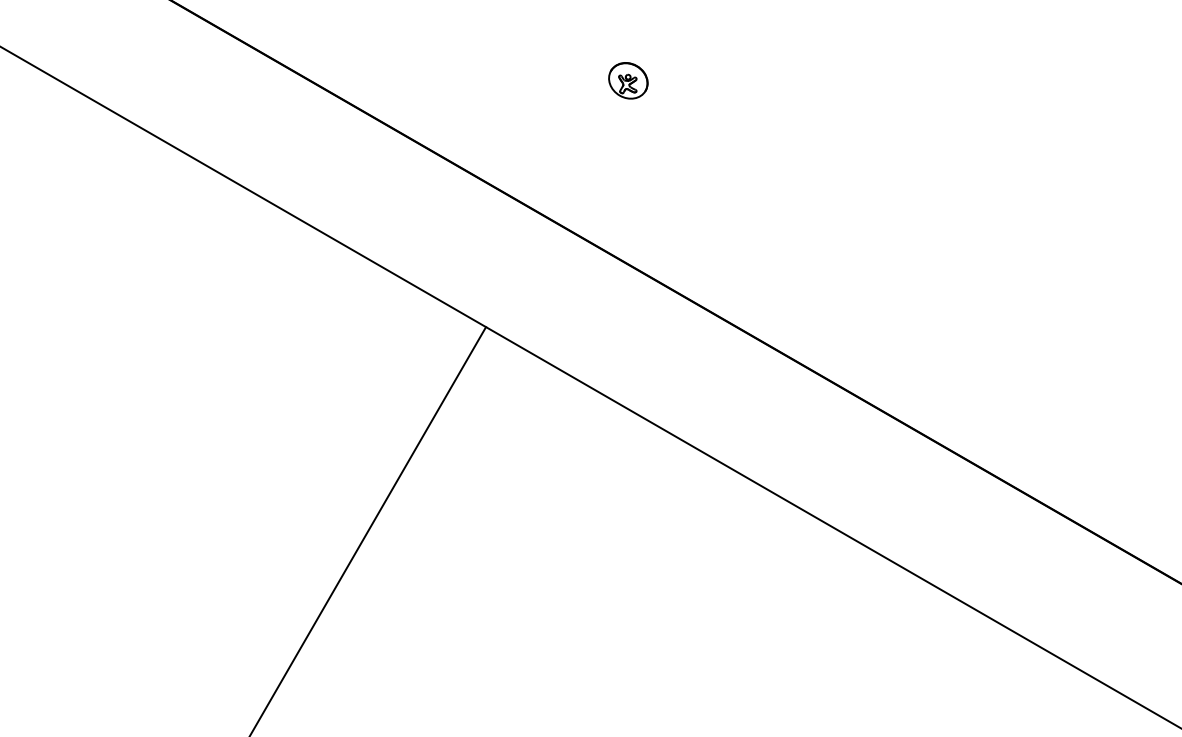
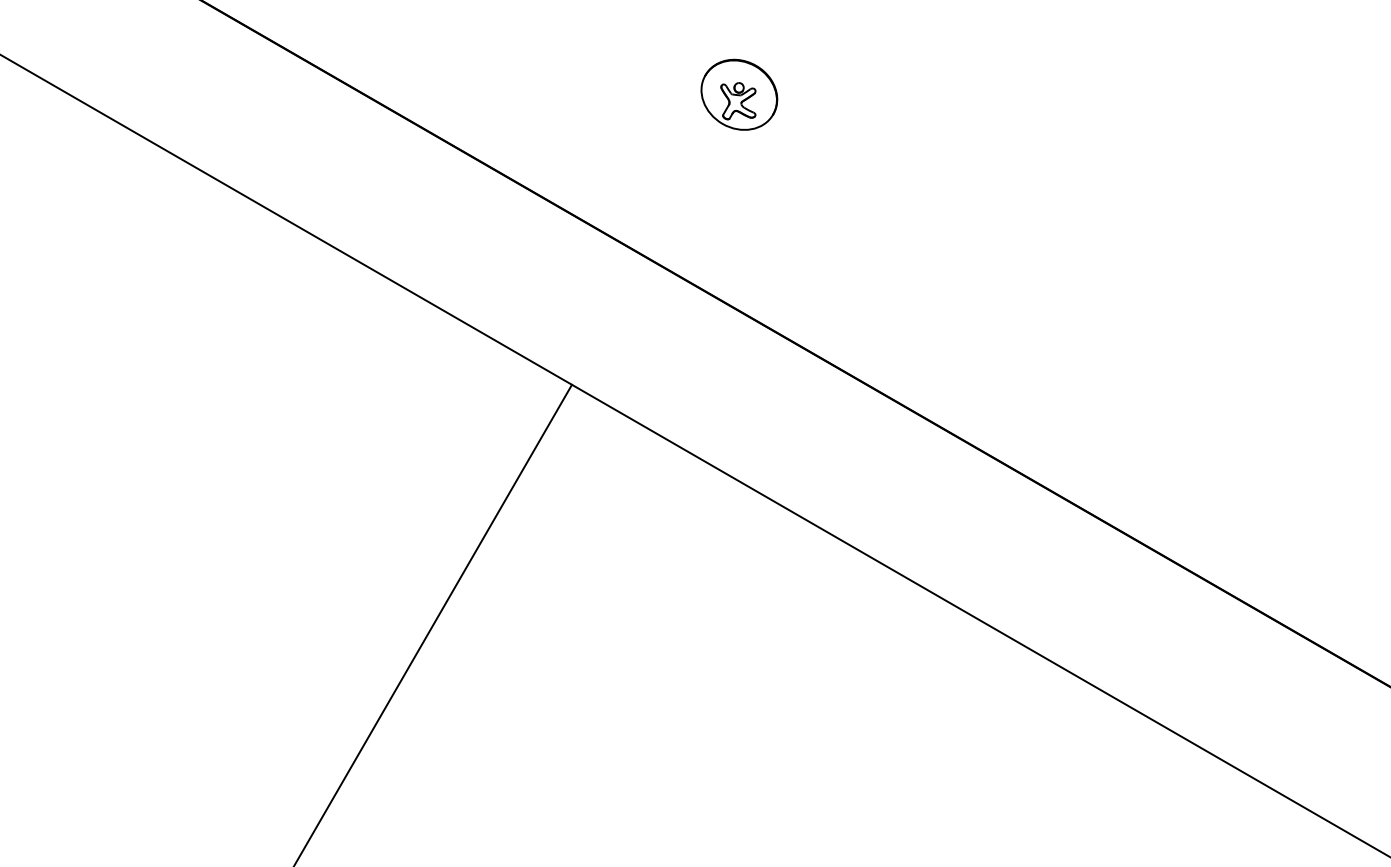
part: (628, 80) -> (739, 94), size x1.67

